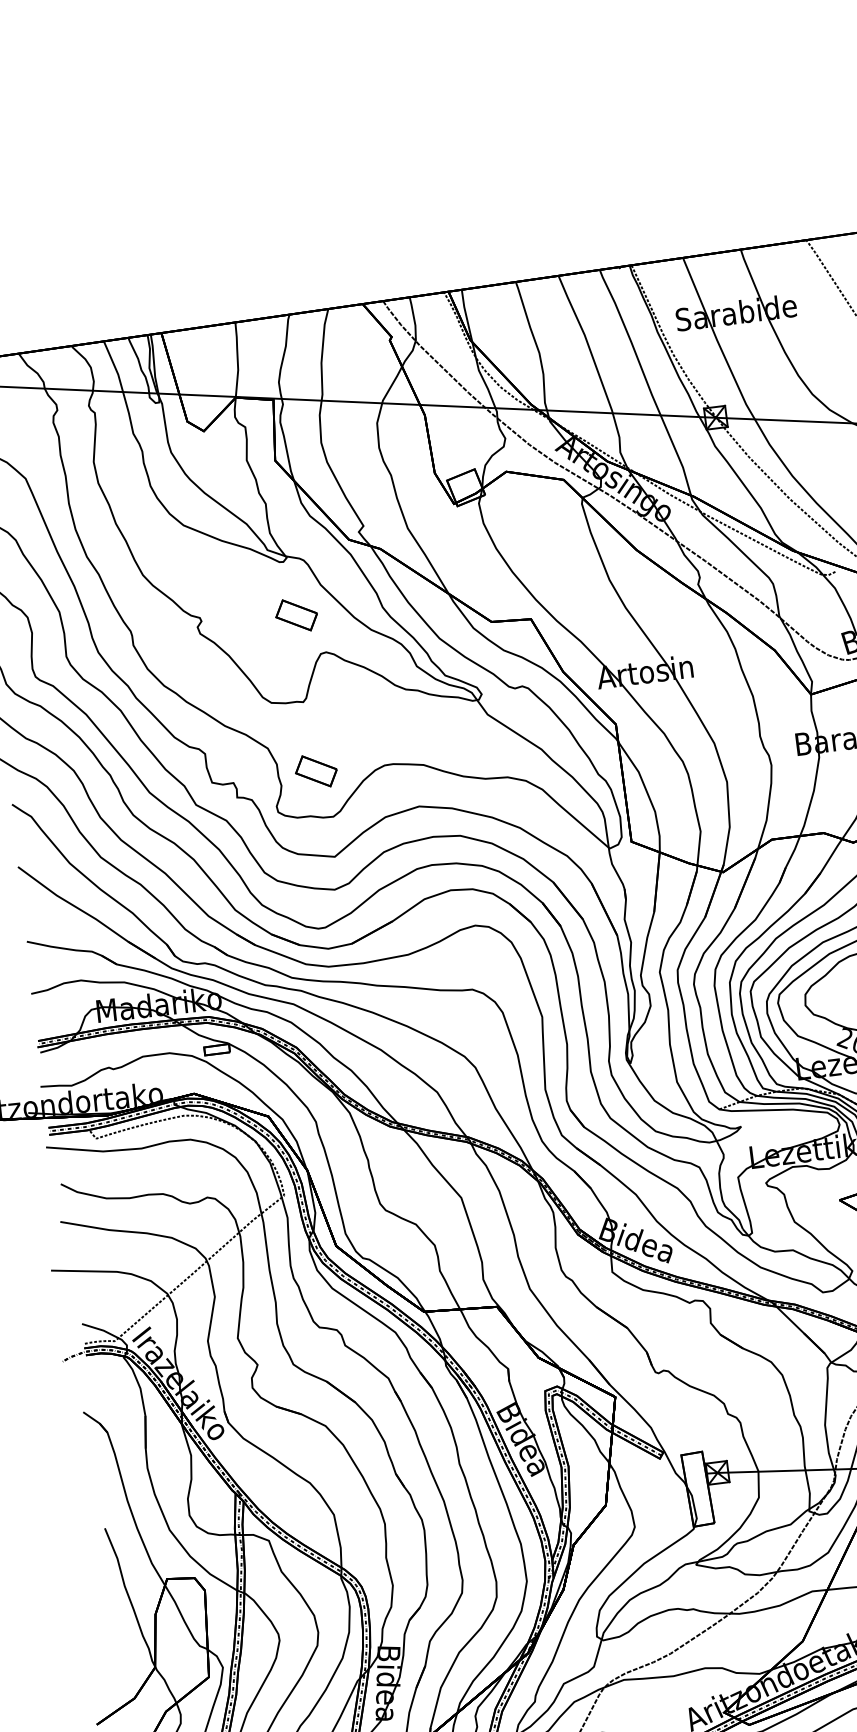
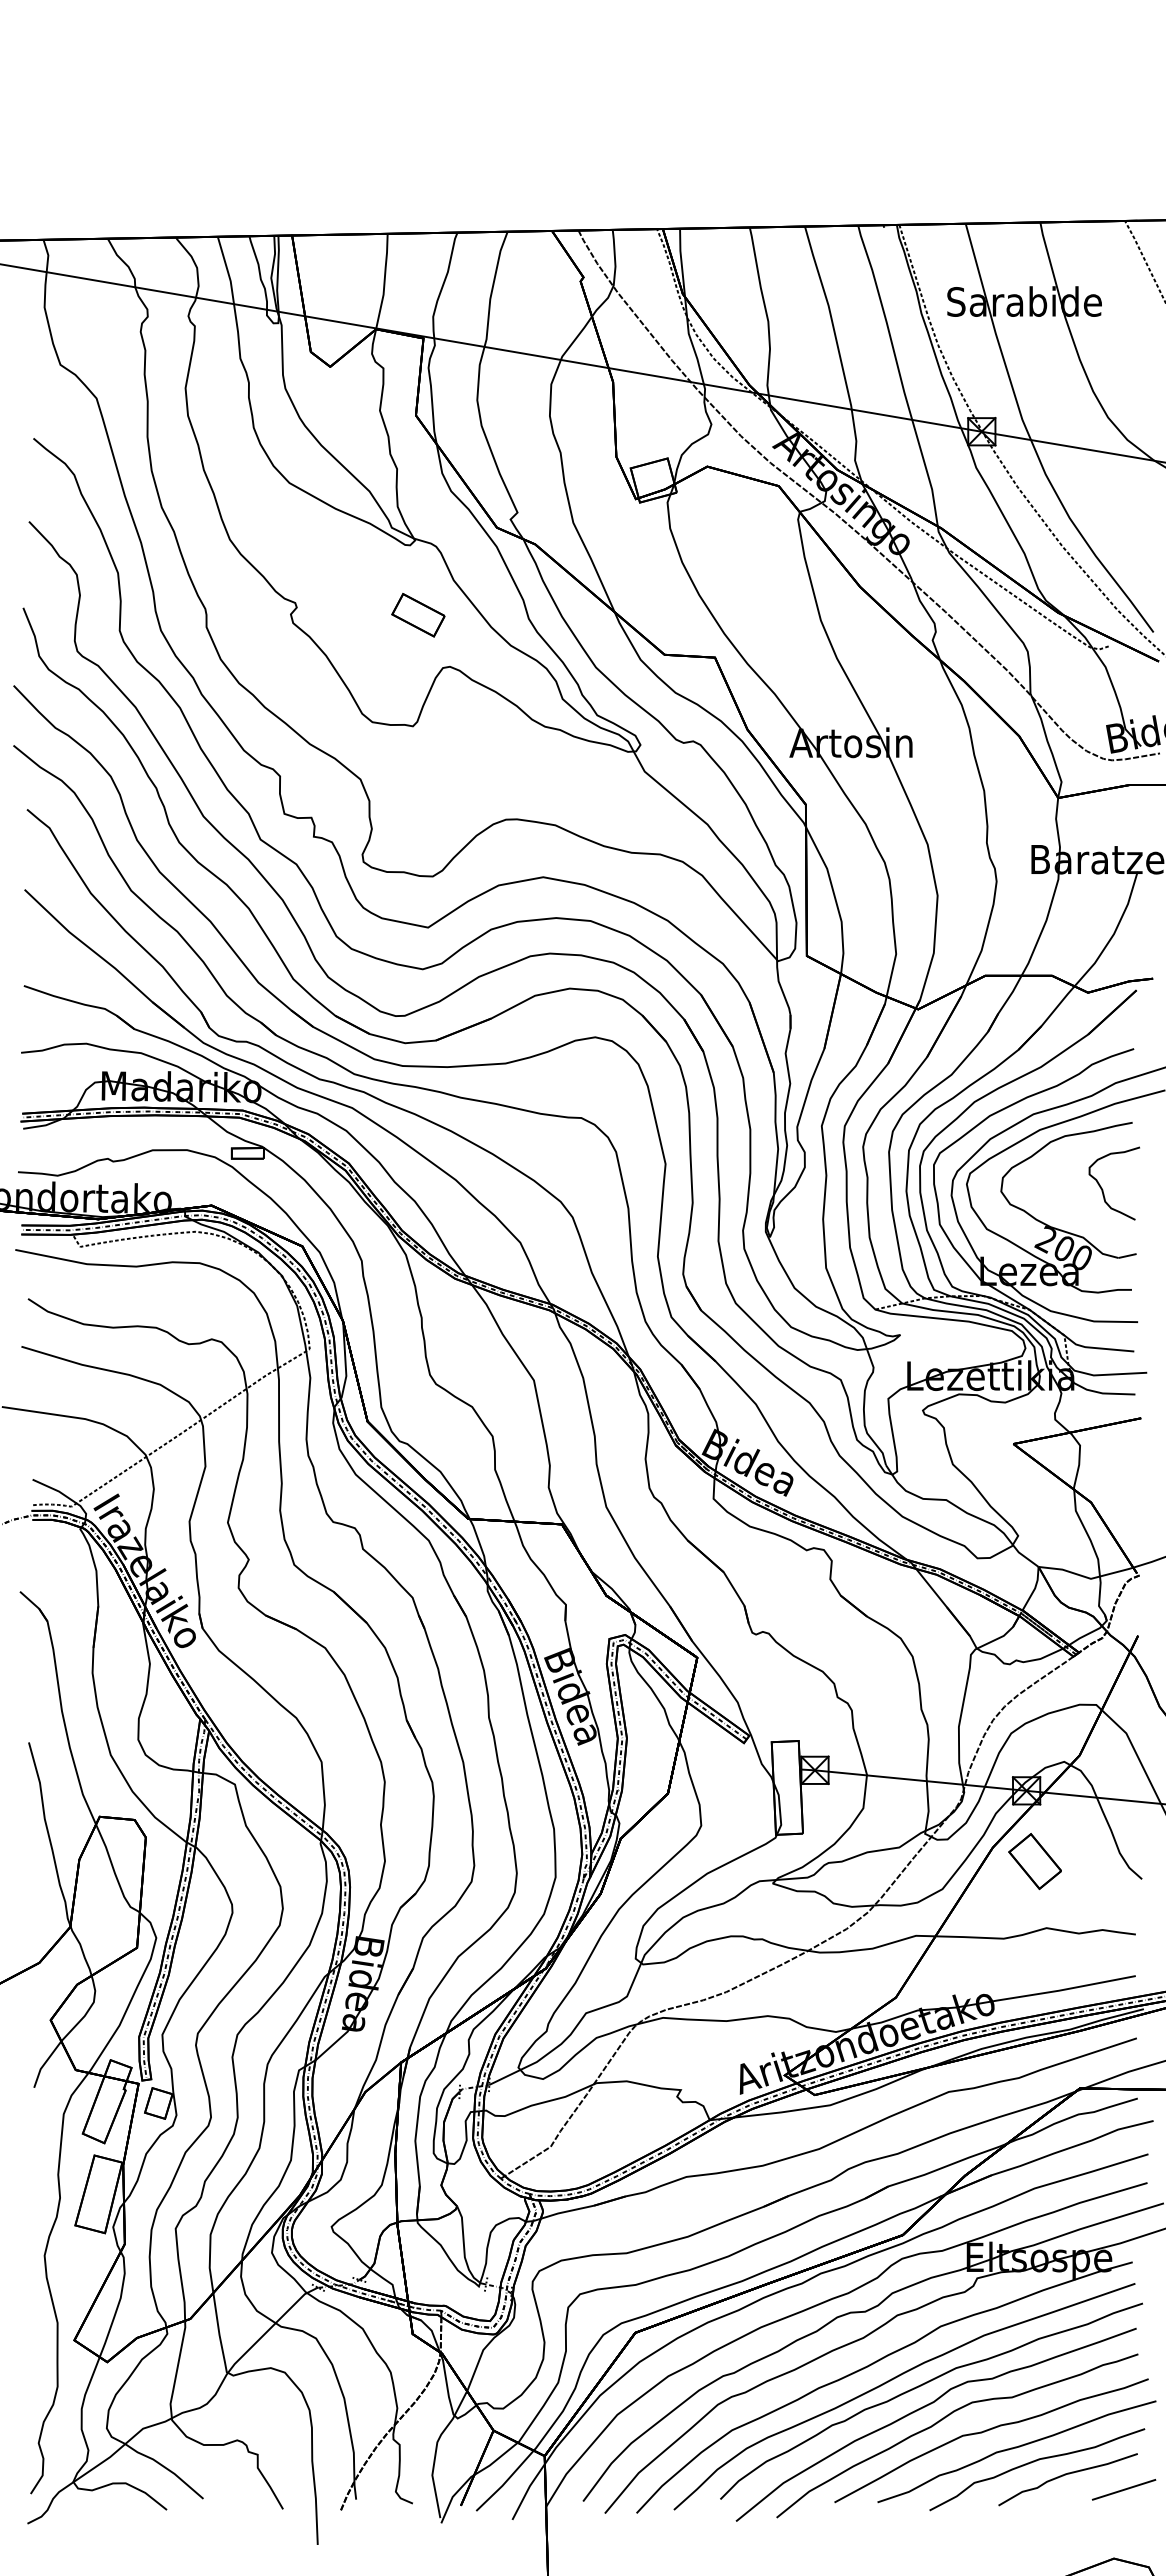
part: (316, 771) -> (418, 816), removed

